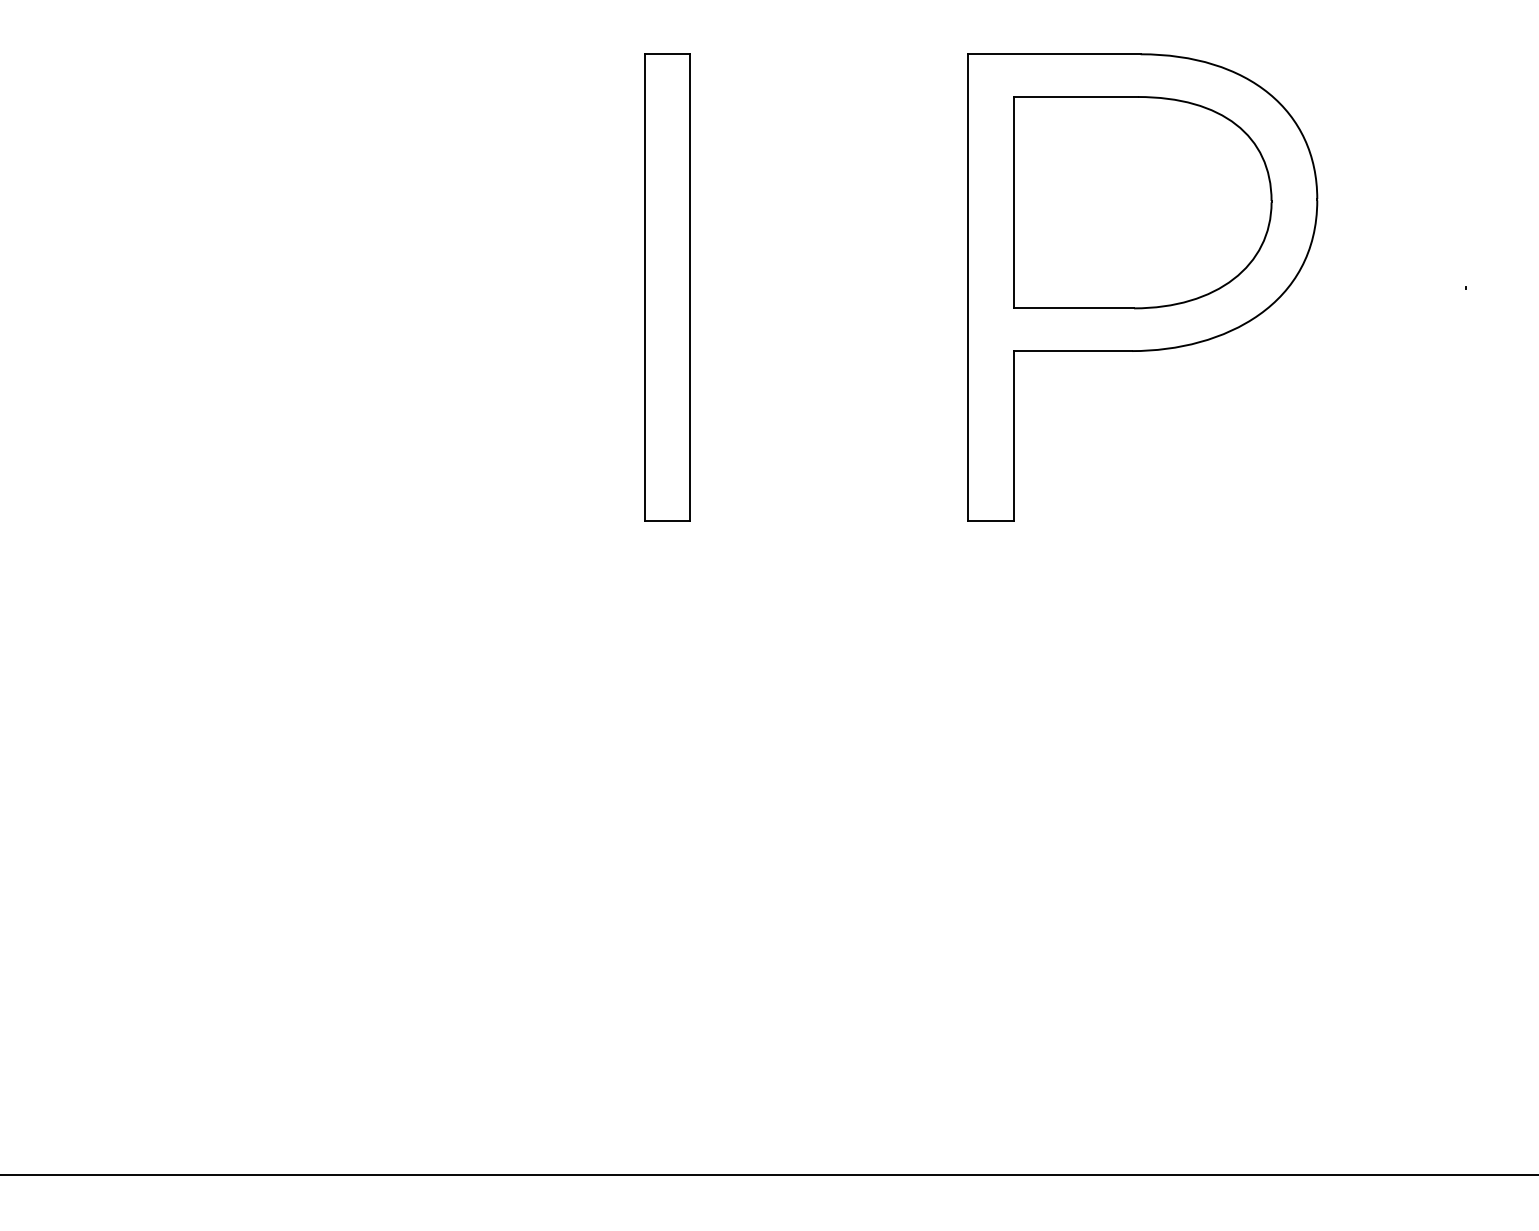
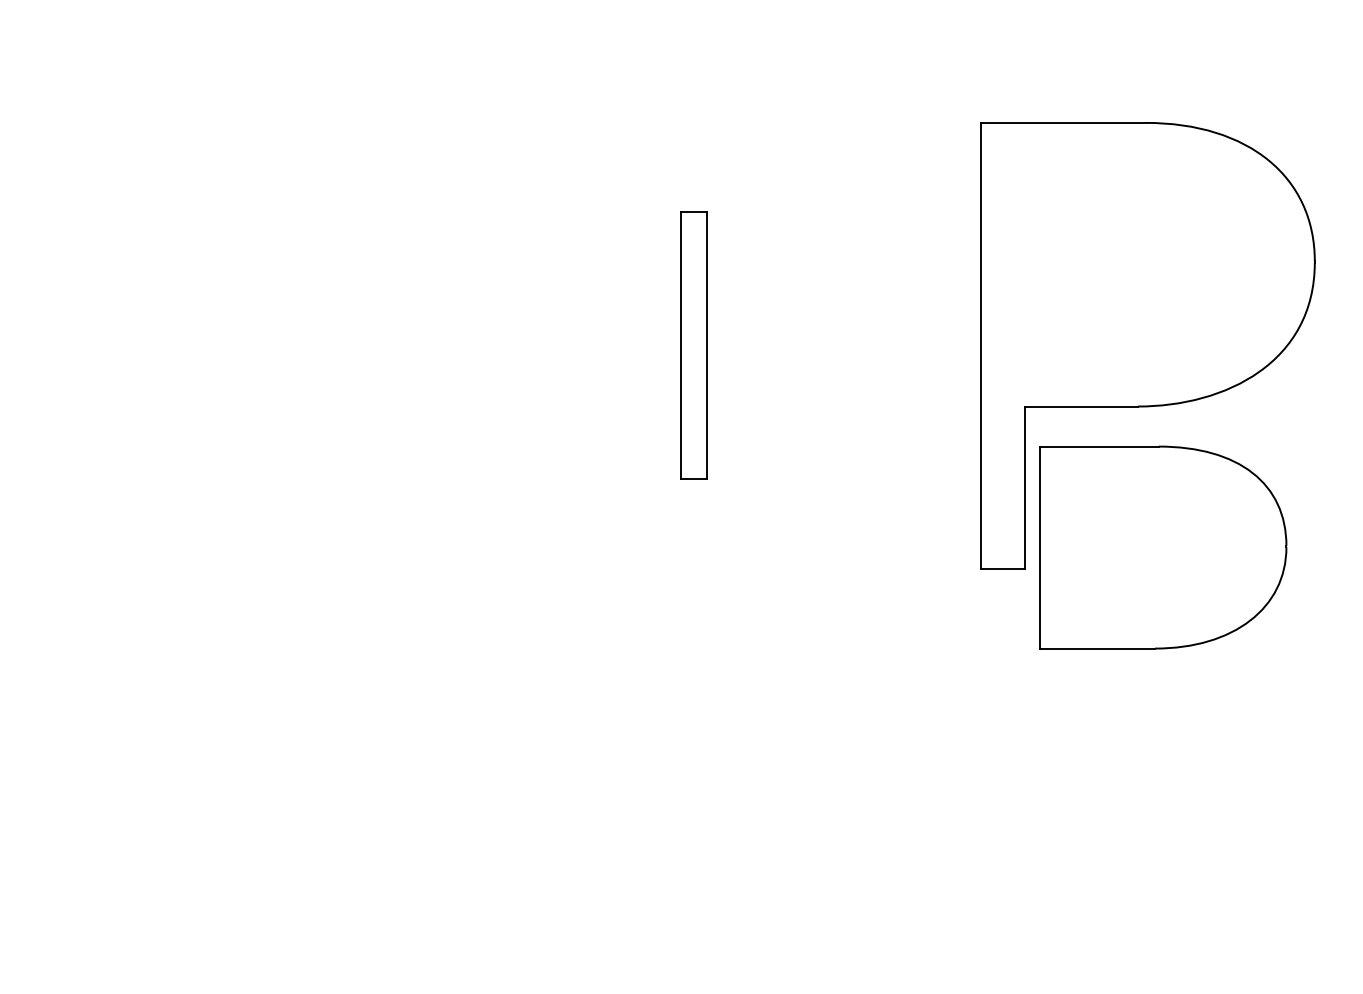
part: (1142, 202) -> (1163, 547), moved
part: (667, 287) -> (693, 345), size x0.6

